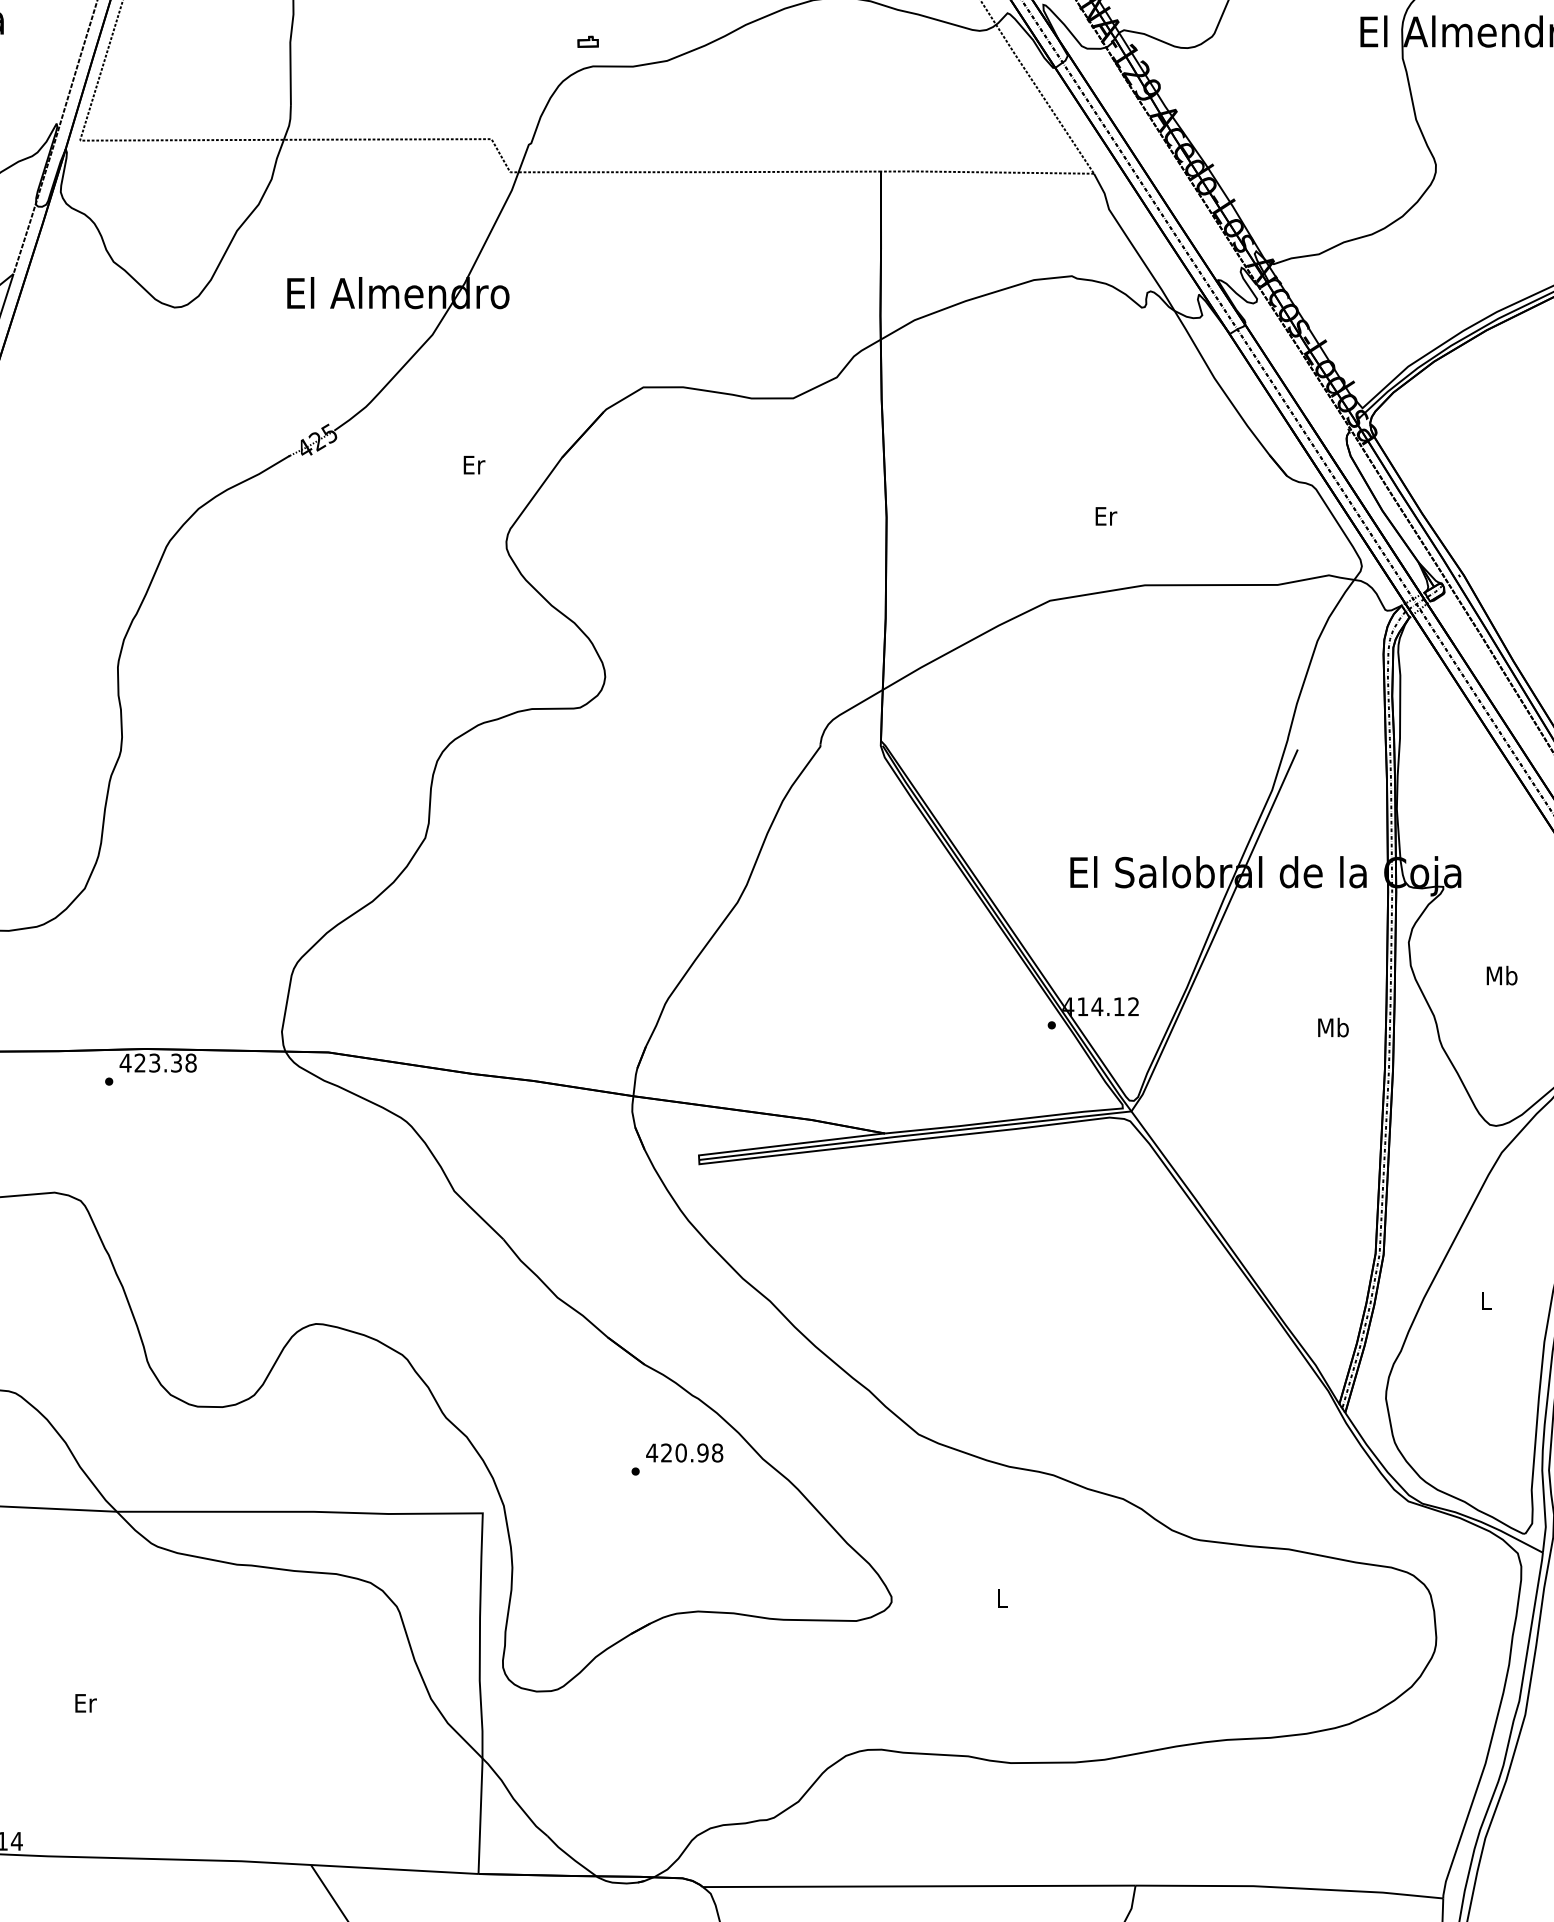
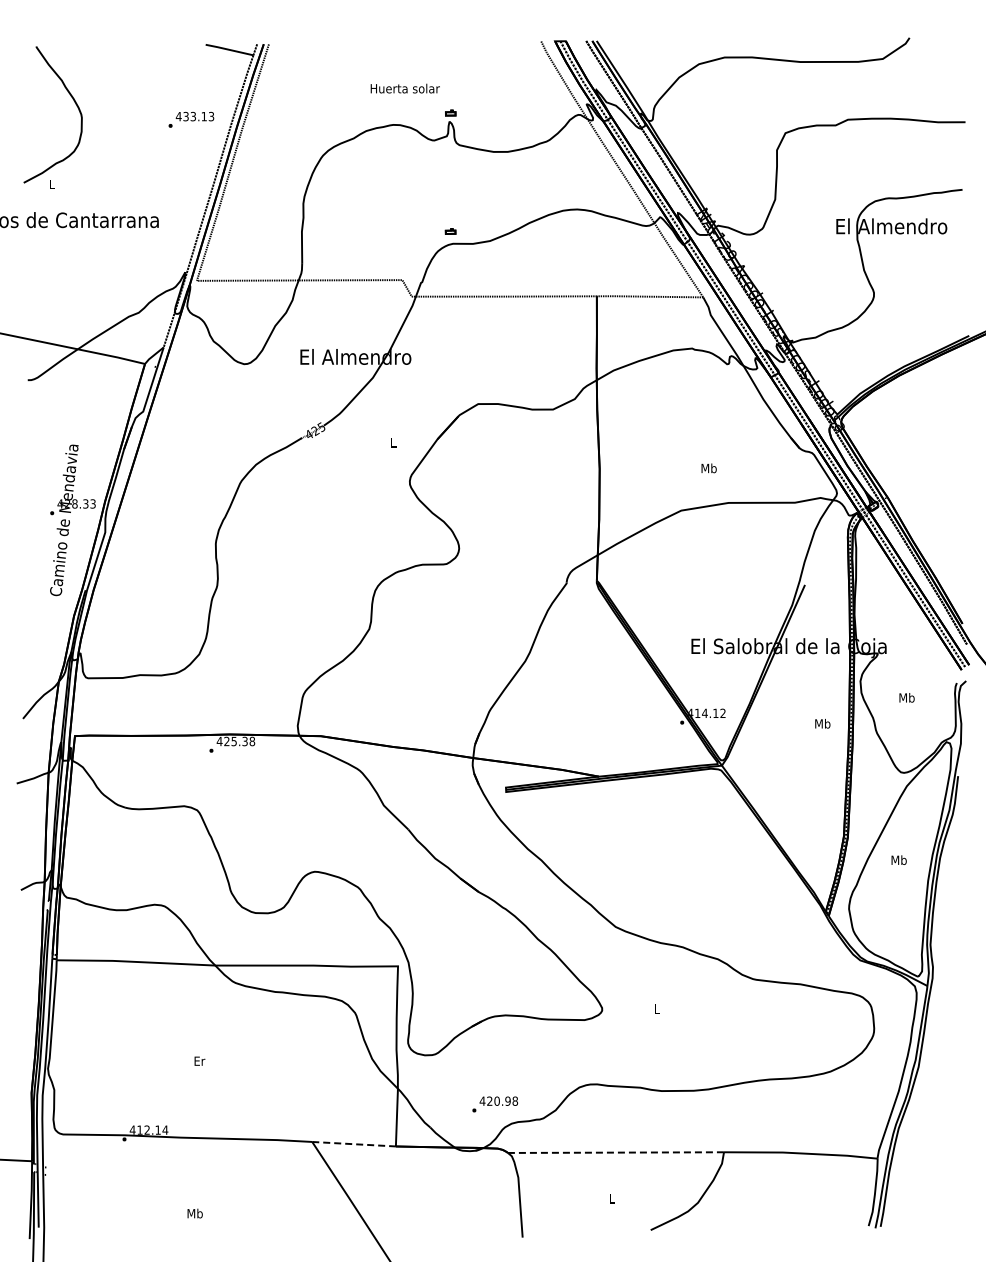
text: (473, 464) -> (393, 442), Er -> L
text: (1104, 516) -> (708, 468), Er -> Mb
text: (153, 1061) -> (233, 740), 423.38 -> 425.38
text: (1484, 1299) -> (898, 859), L -> Mb
text: (677, 1459) -> (495, 1104), moved
line: (395, 1870) -> (354, 1144), solid -> dashed
line: (920, 1886) -> (616, 1152), solid -> dashed

